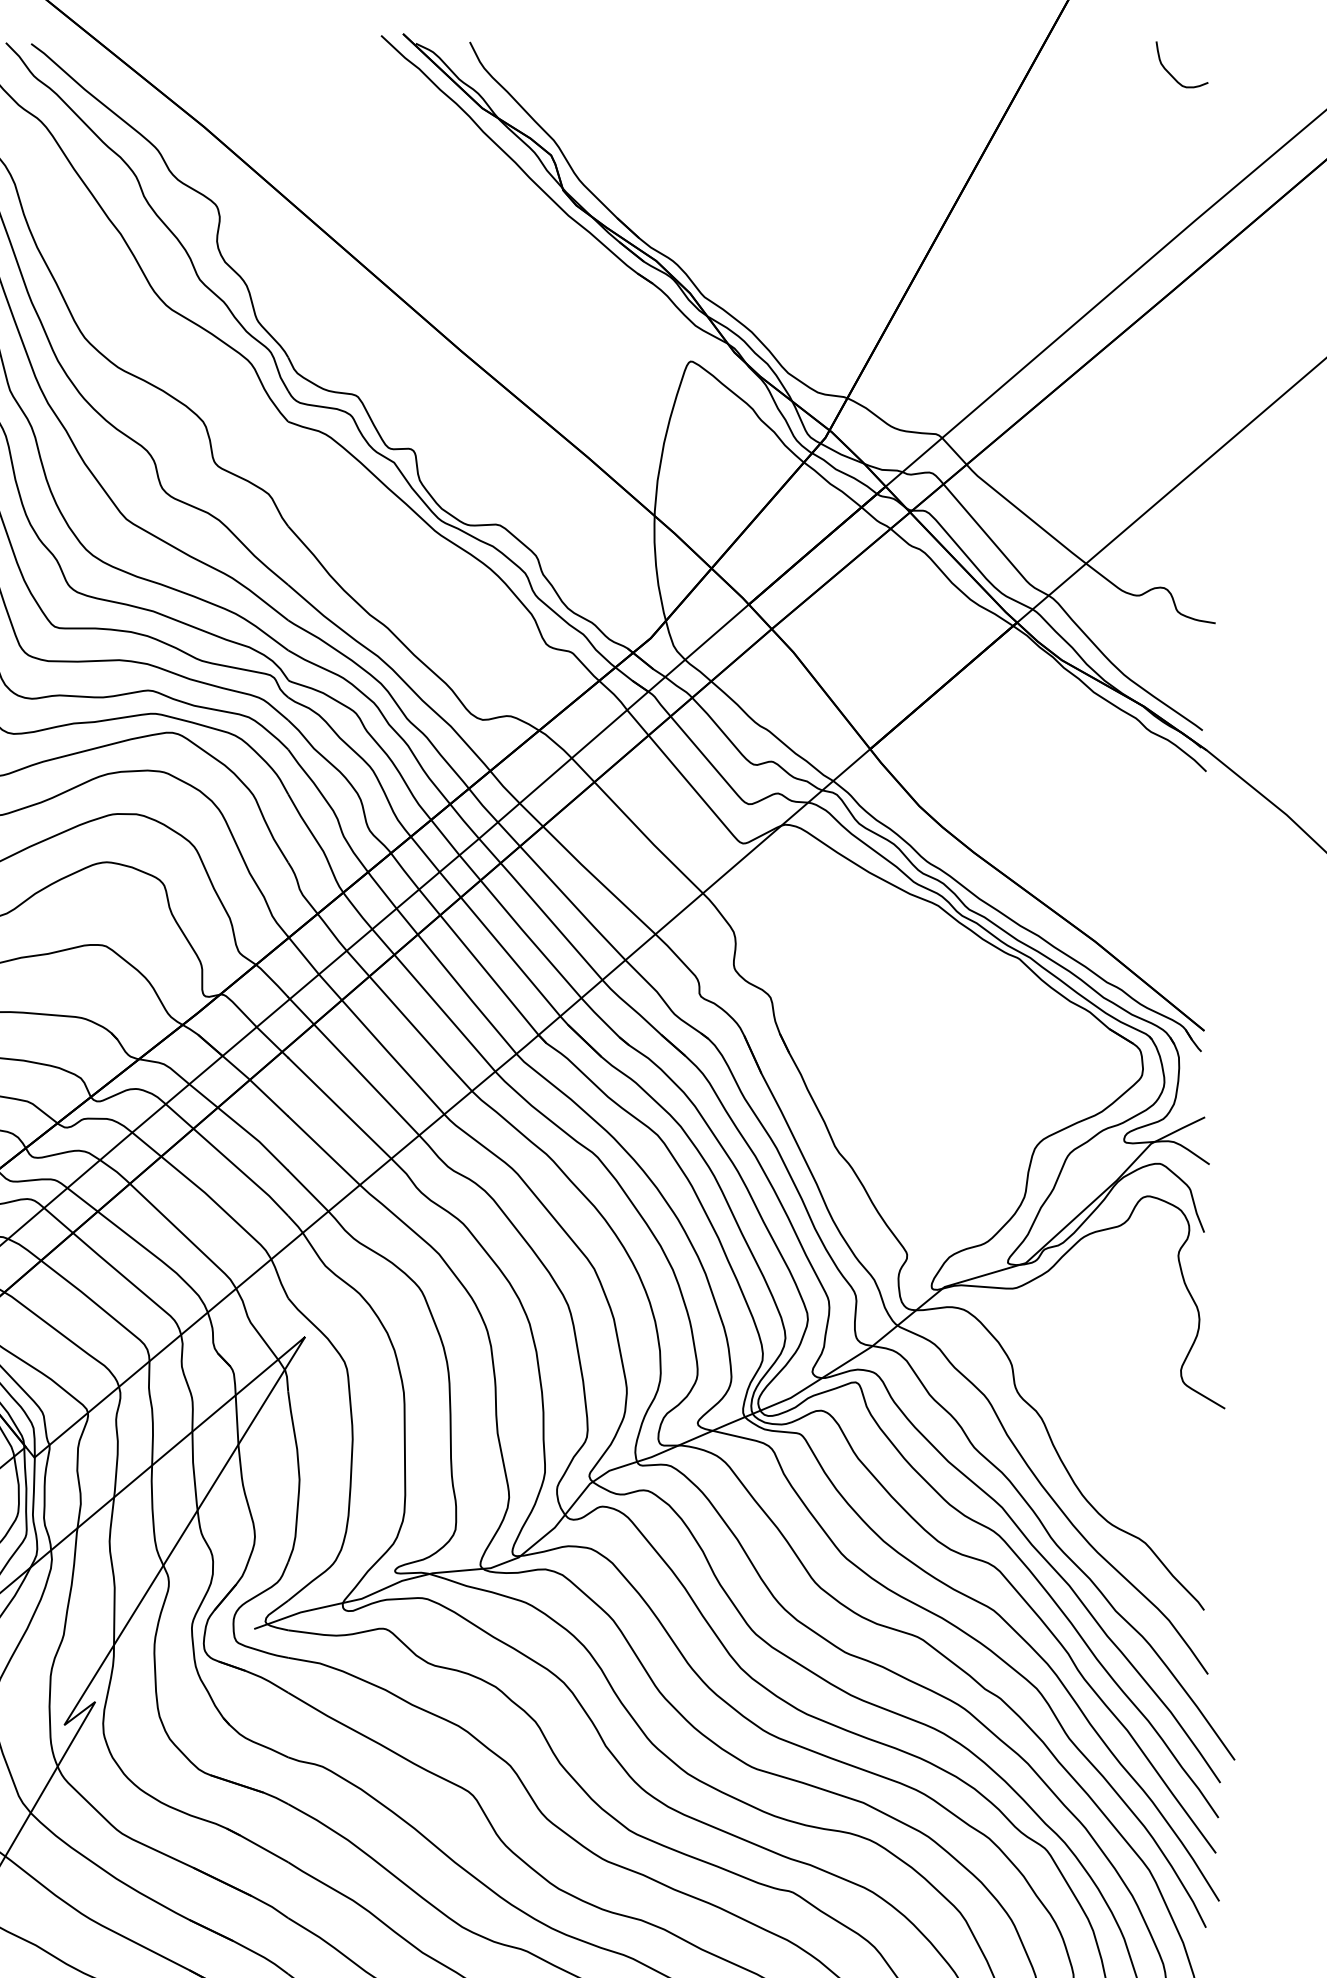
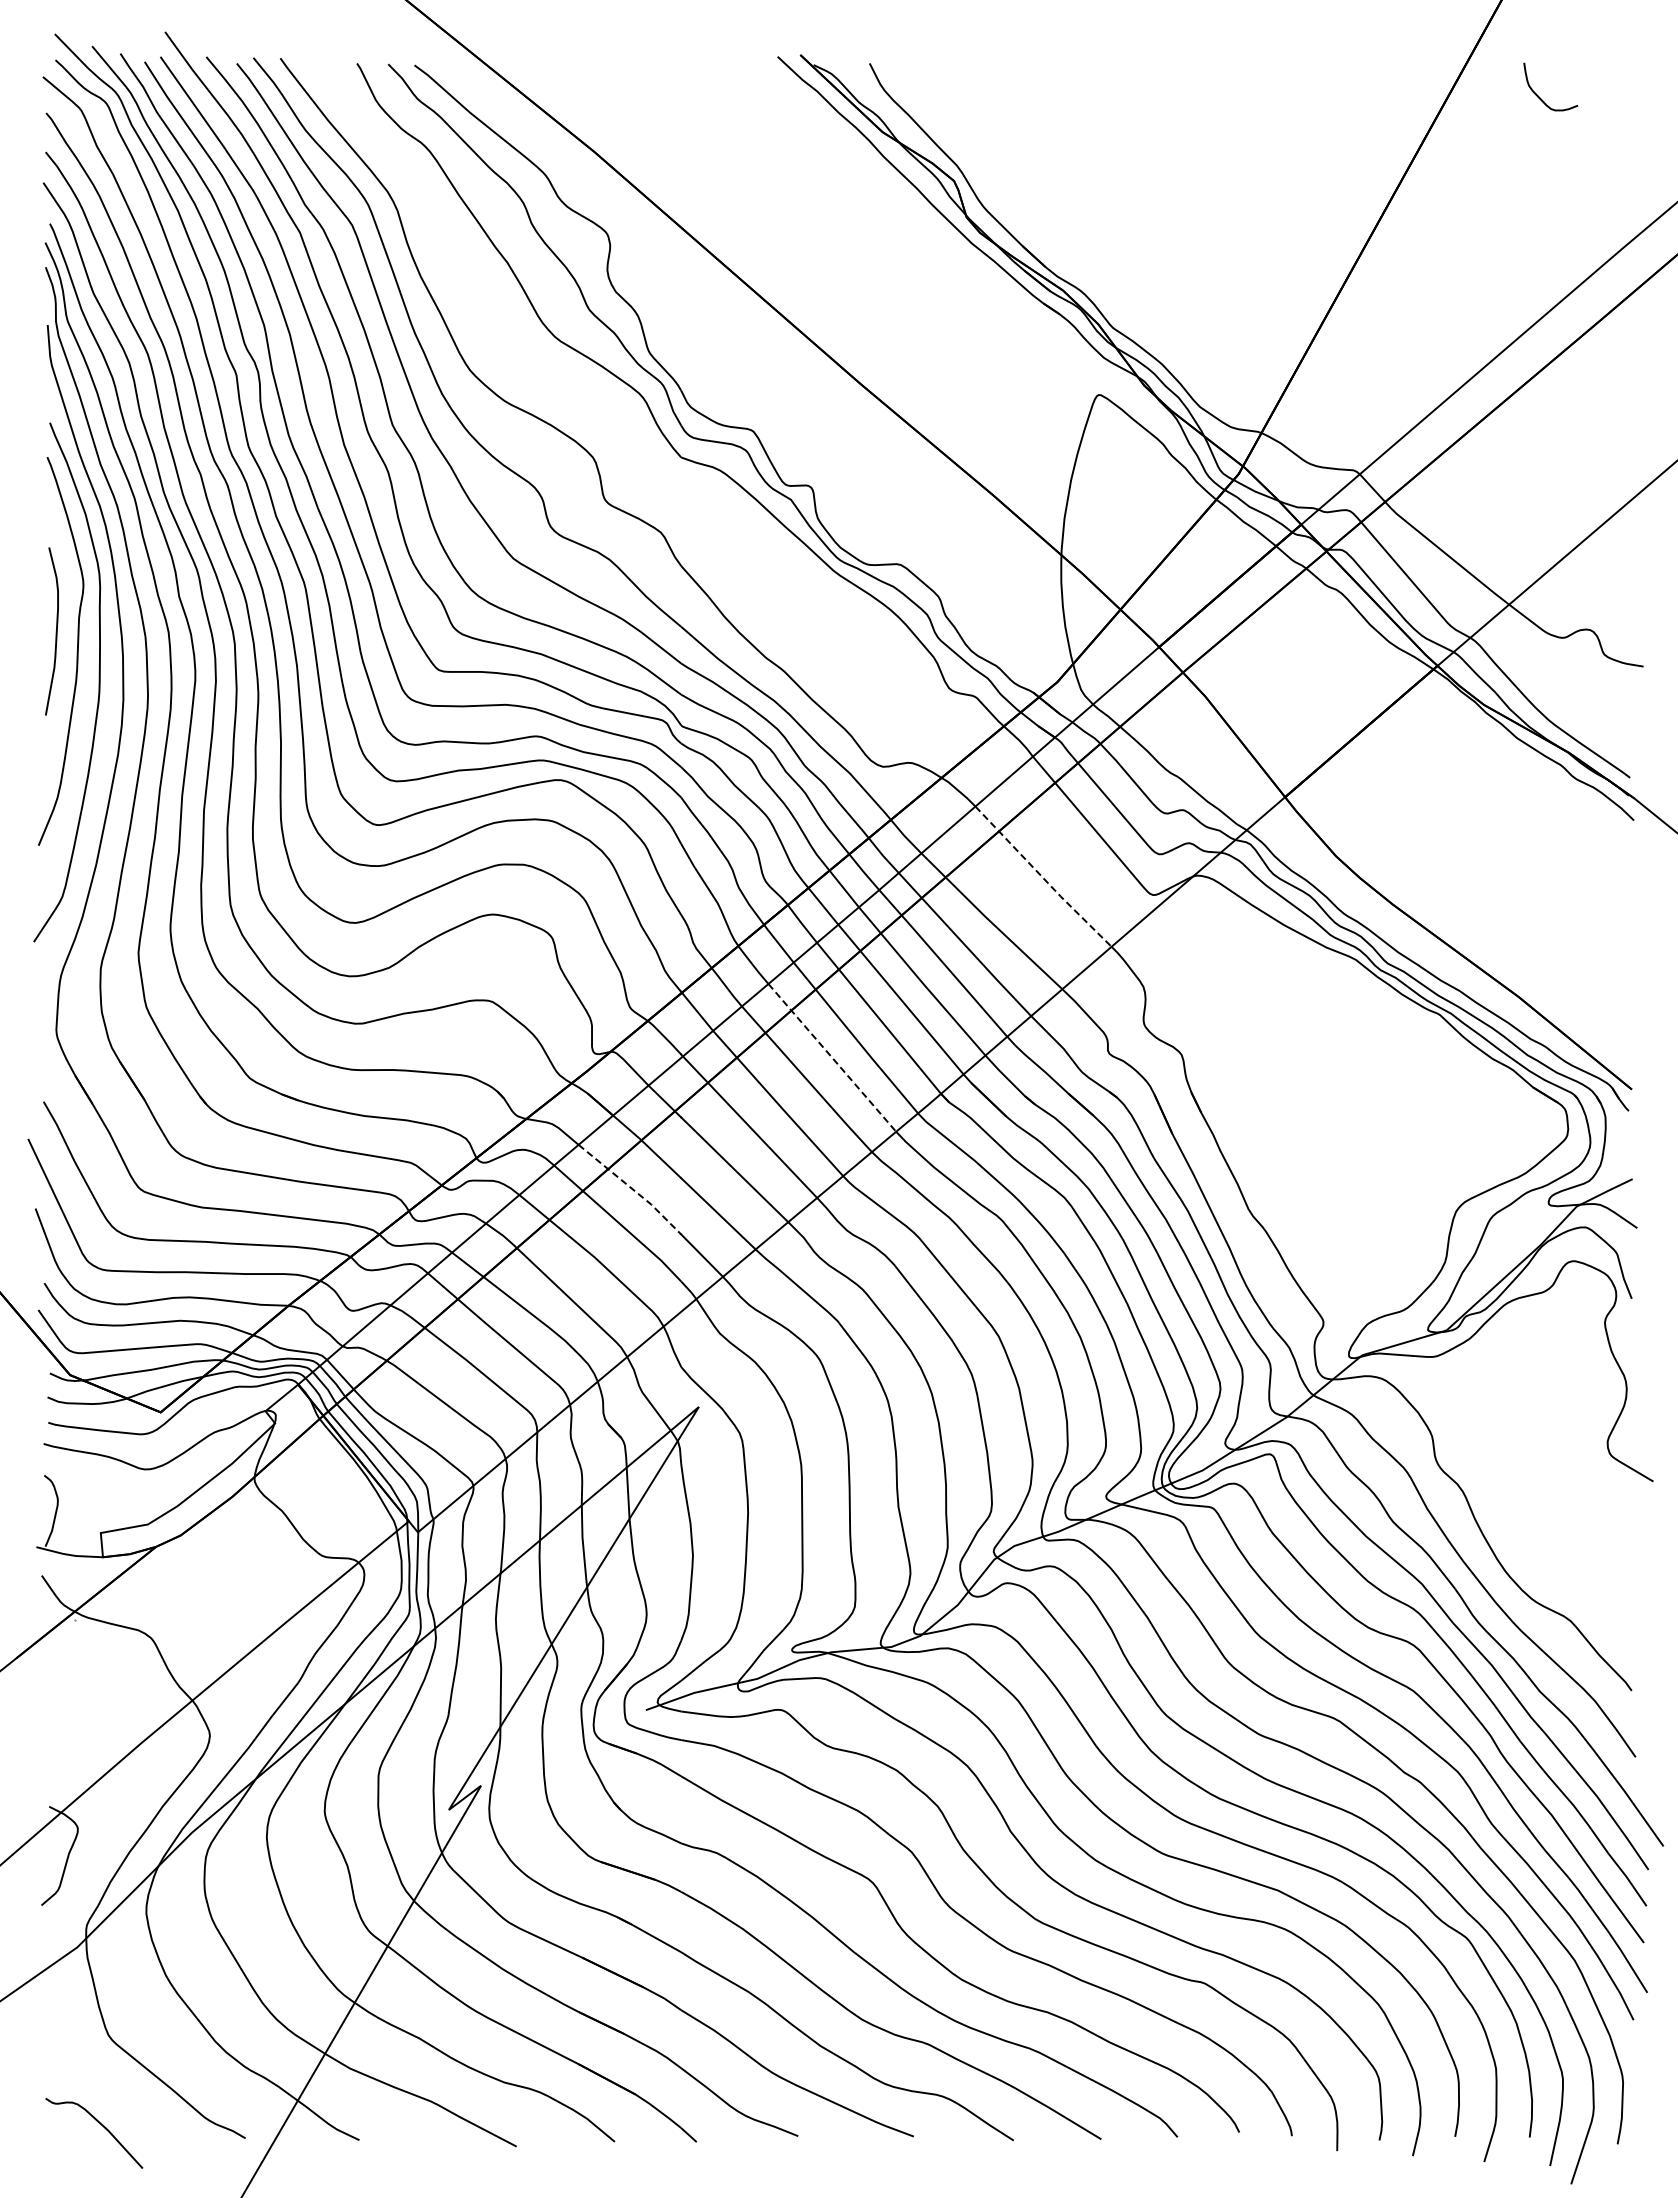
curve: (1171, 73) -> (1539, 96), moved
line: (637, 827) -> (1043, 878), solid -> dashed
line: (434, 1000) -> (832, 1057), solid -> dashed
line: (241, 1126) -> (632, 1188), solid -> dashed

